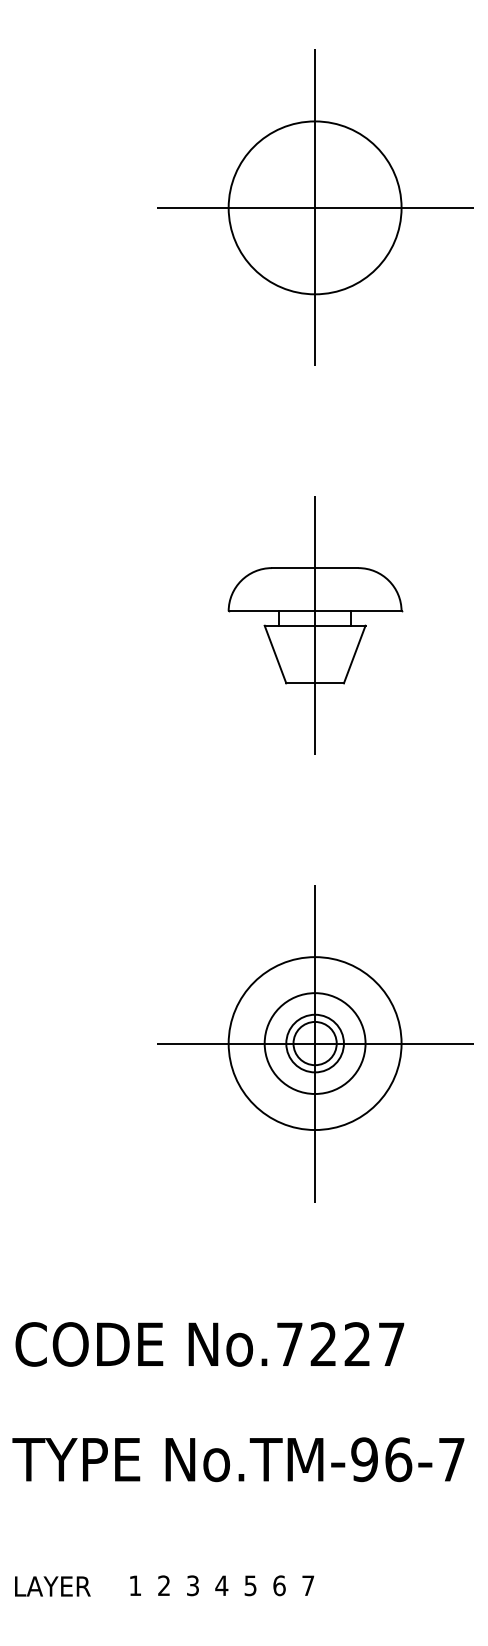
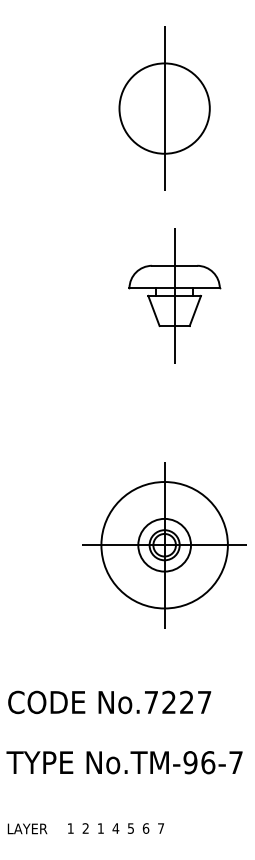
line: (314, 207) -> (164, 108), removed
part: (314, 624) -> (174, 295), moved
circle: (314, 1044) -> (164, 545), size x1.4
text: (192, 1585) -> (100, 828), 3 -> 1

